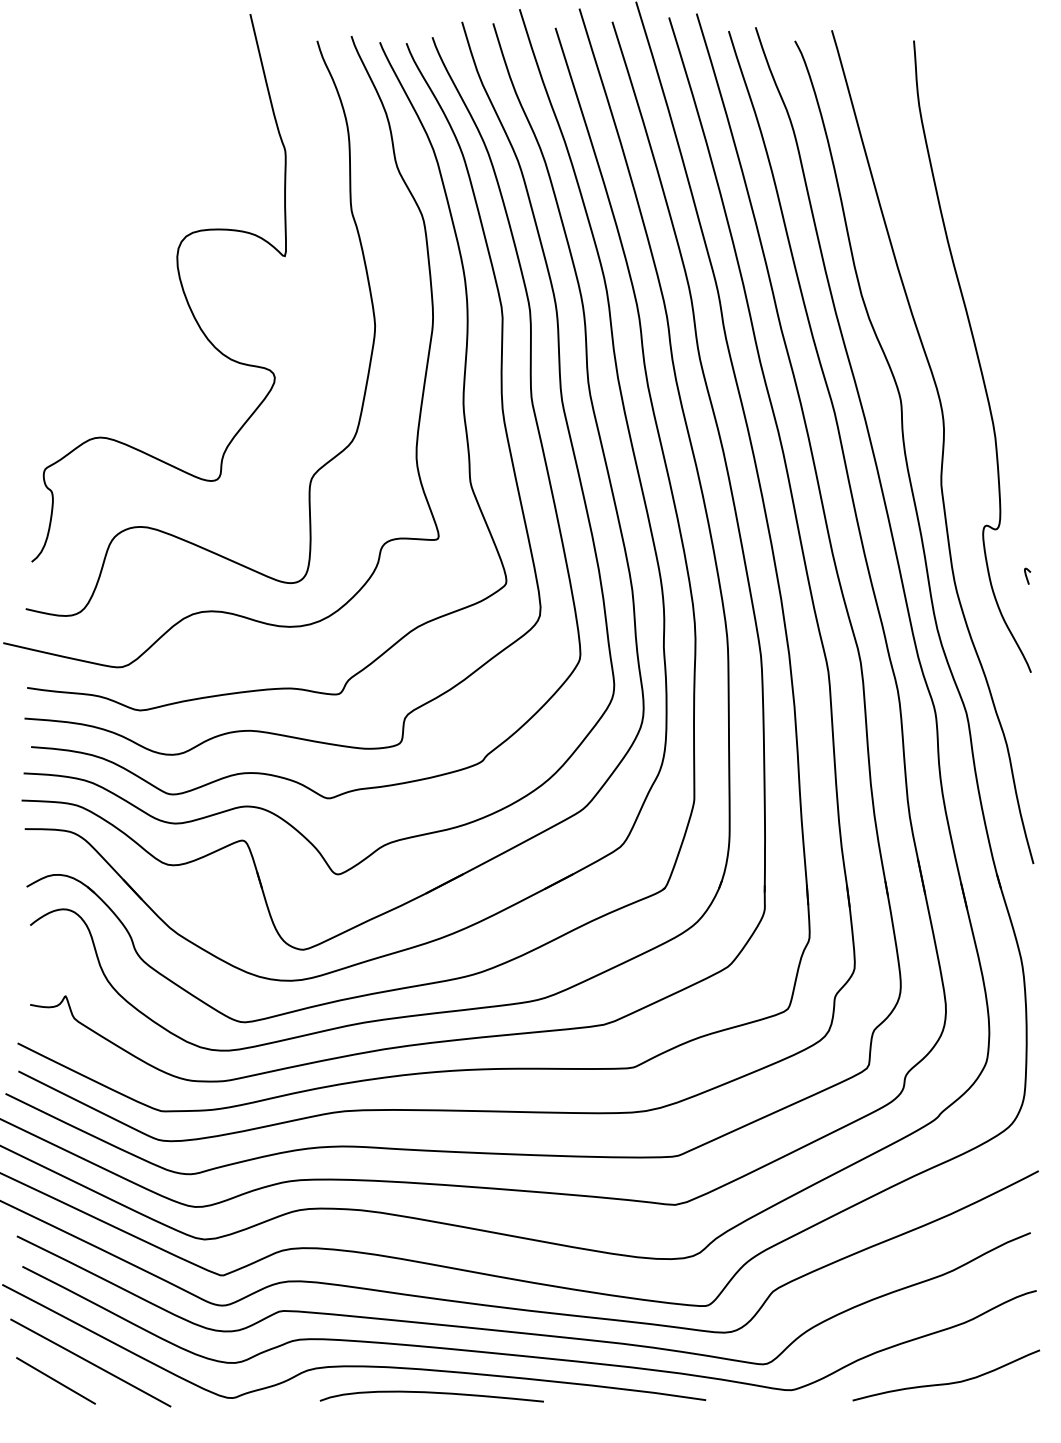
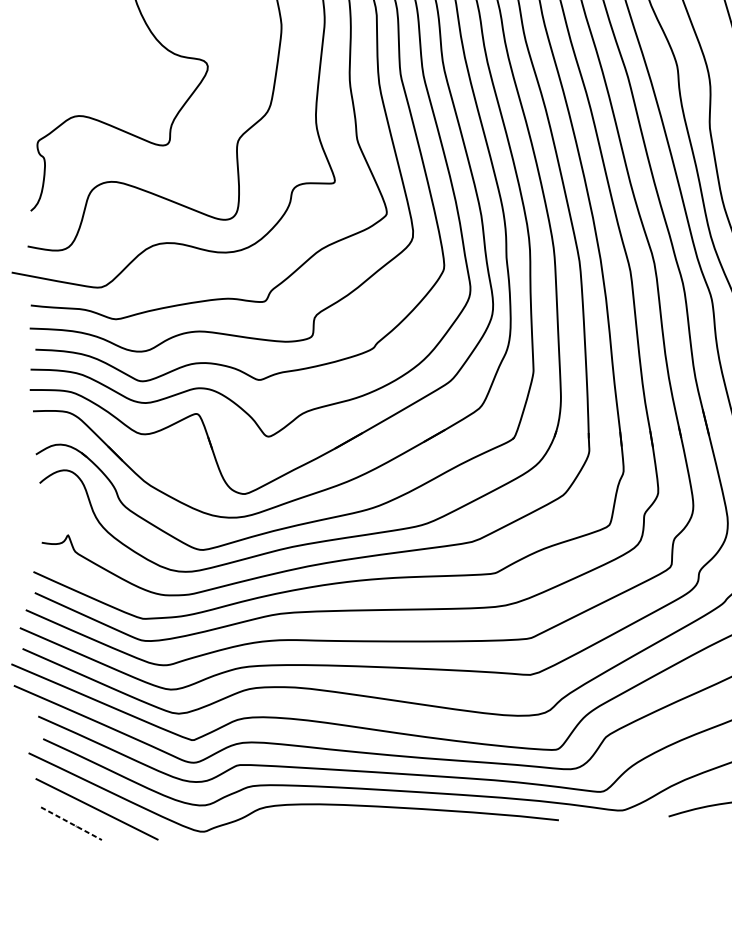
line: (57, 1381) -> (72, 824), solid -> dashed
curve: (431, 1393) -> (353, 822), removed

